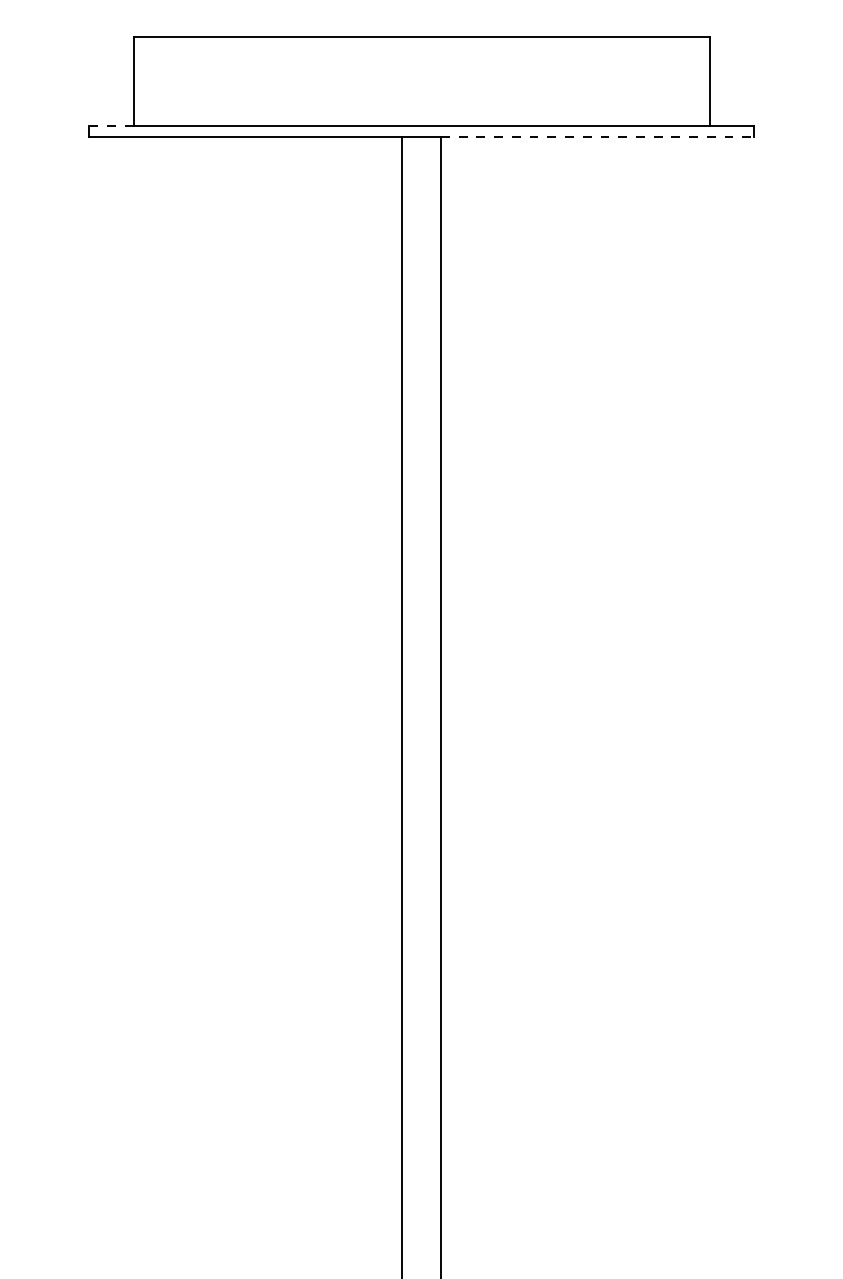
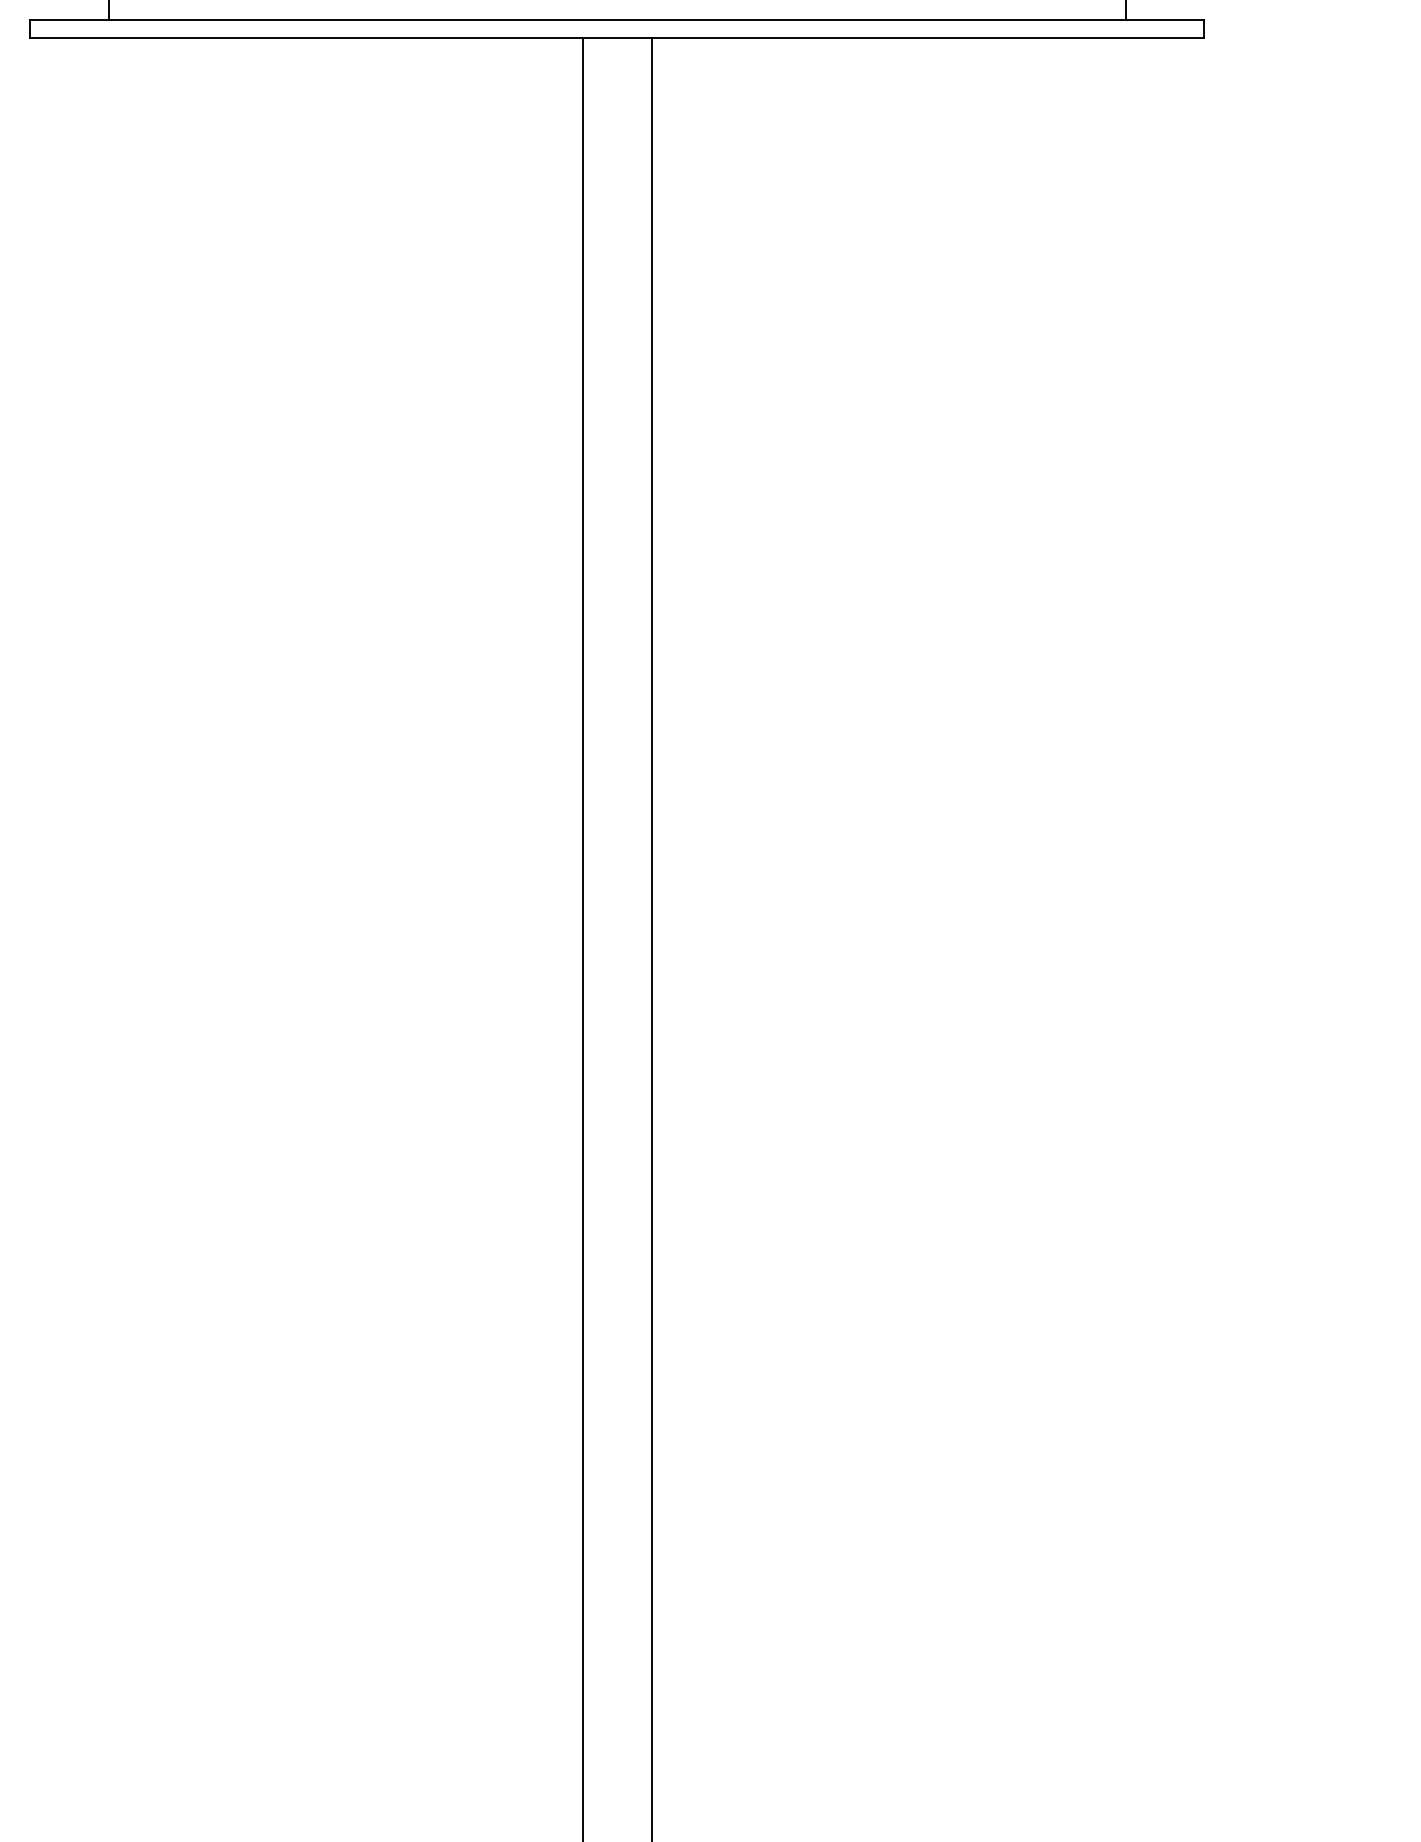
line: (110, 126) -> (68, 20), dashed -> solid
line: (597, 136) -> (928, 37), dashed -> solid

